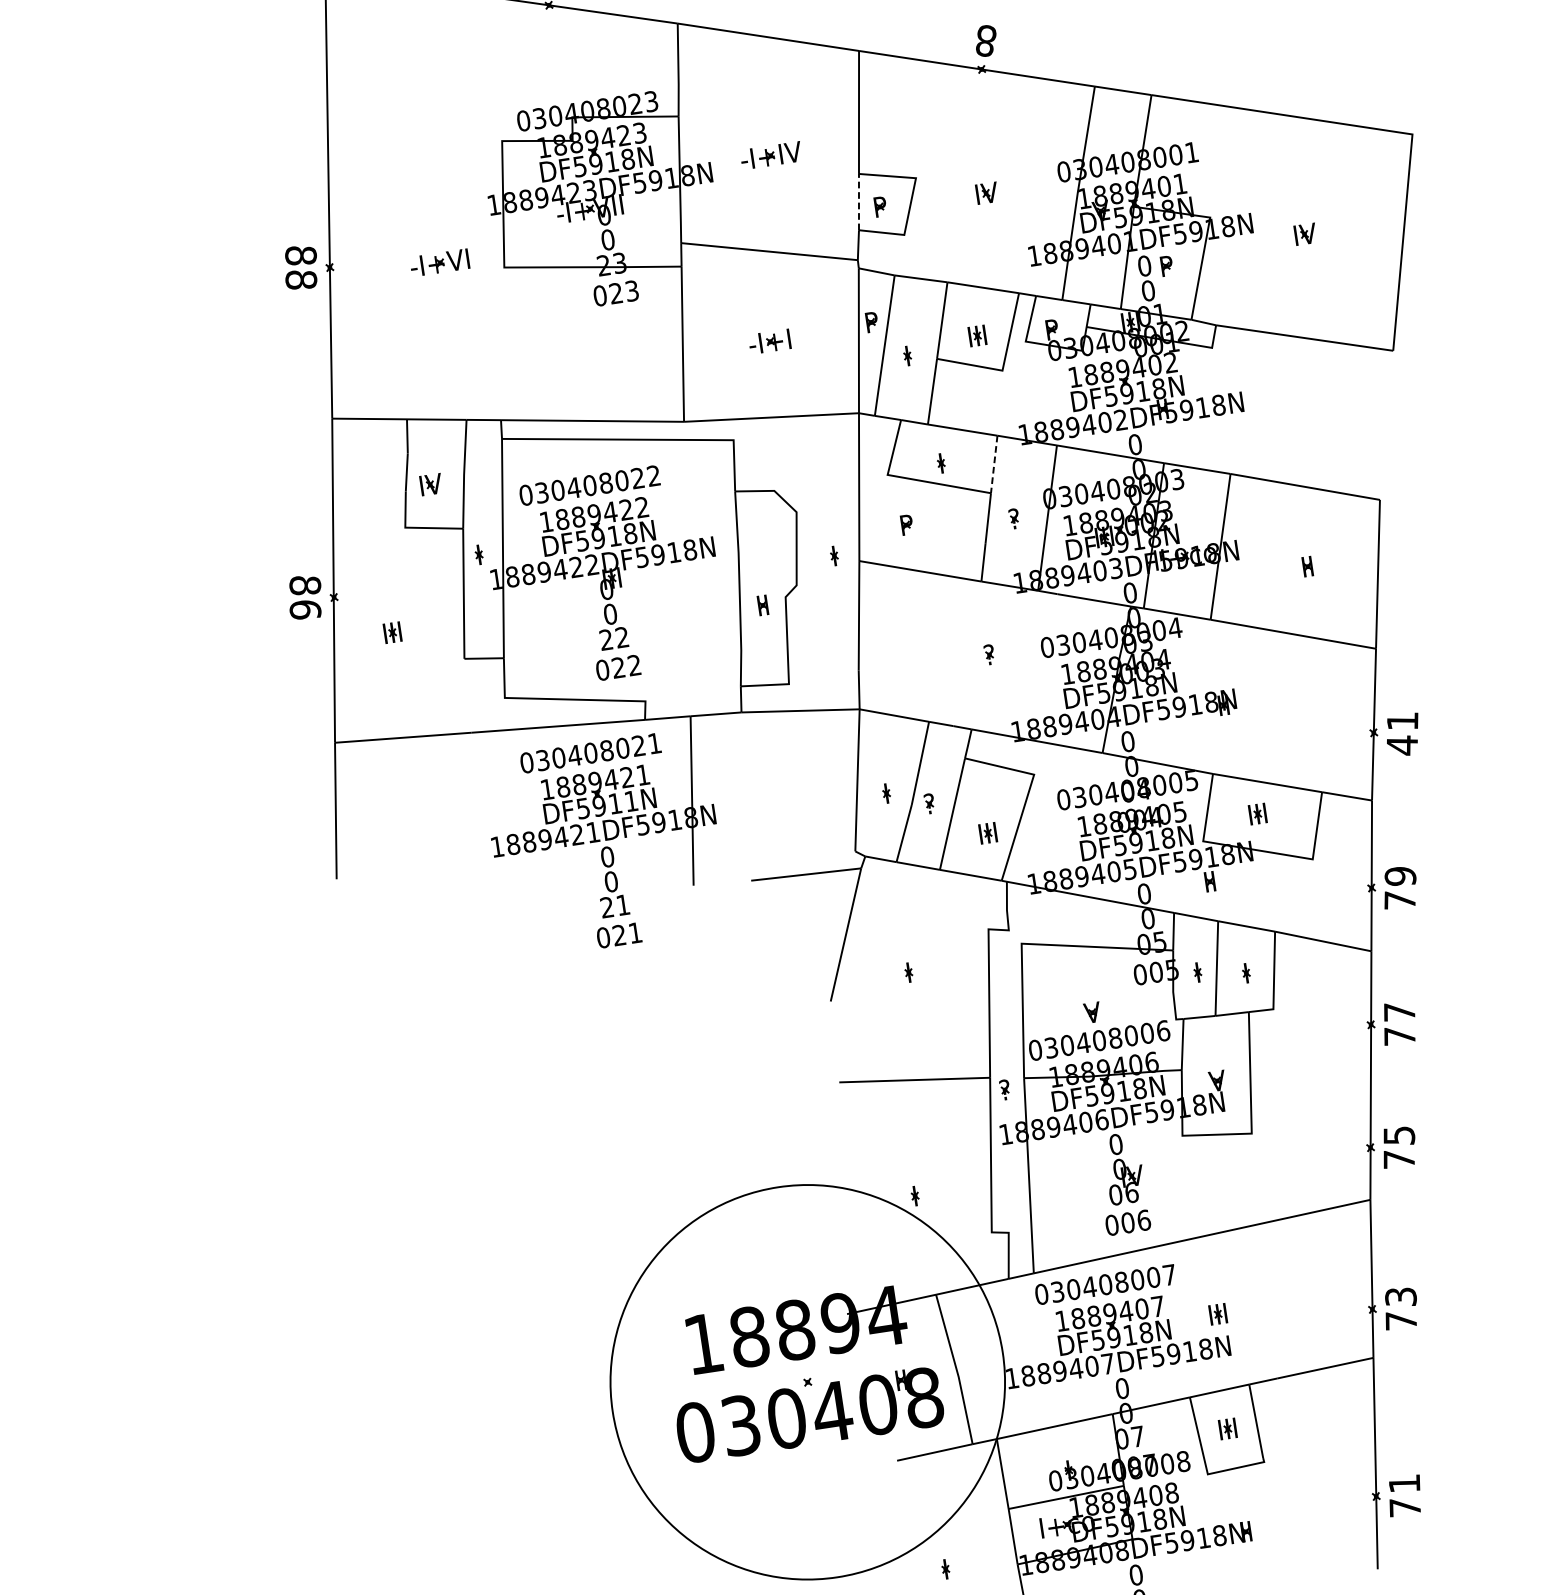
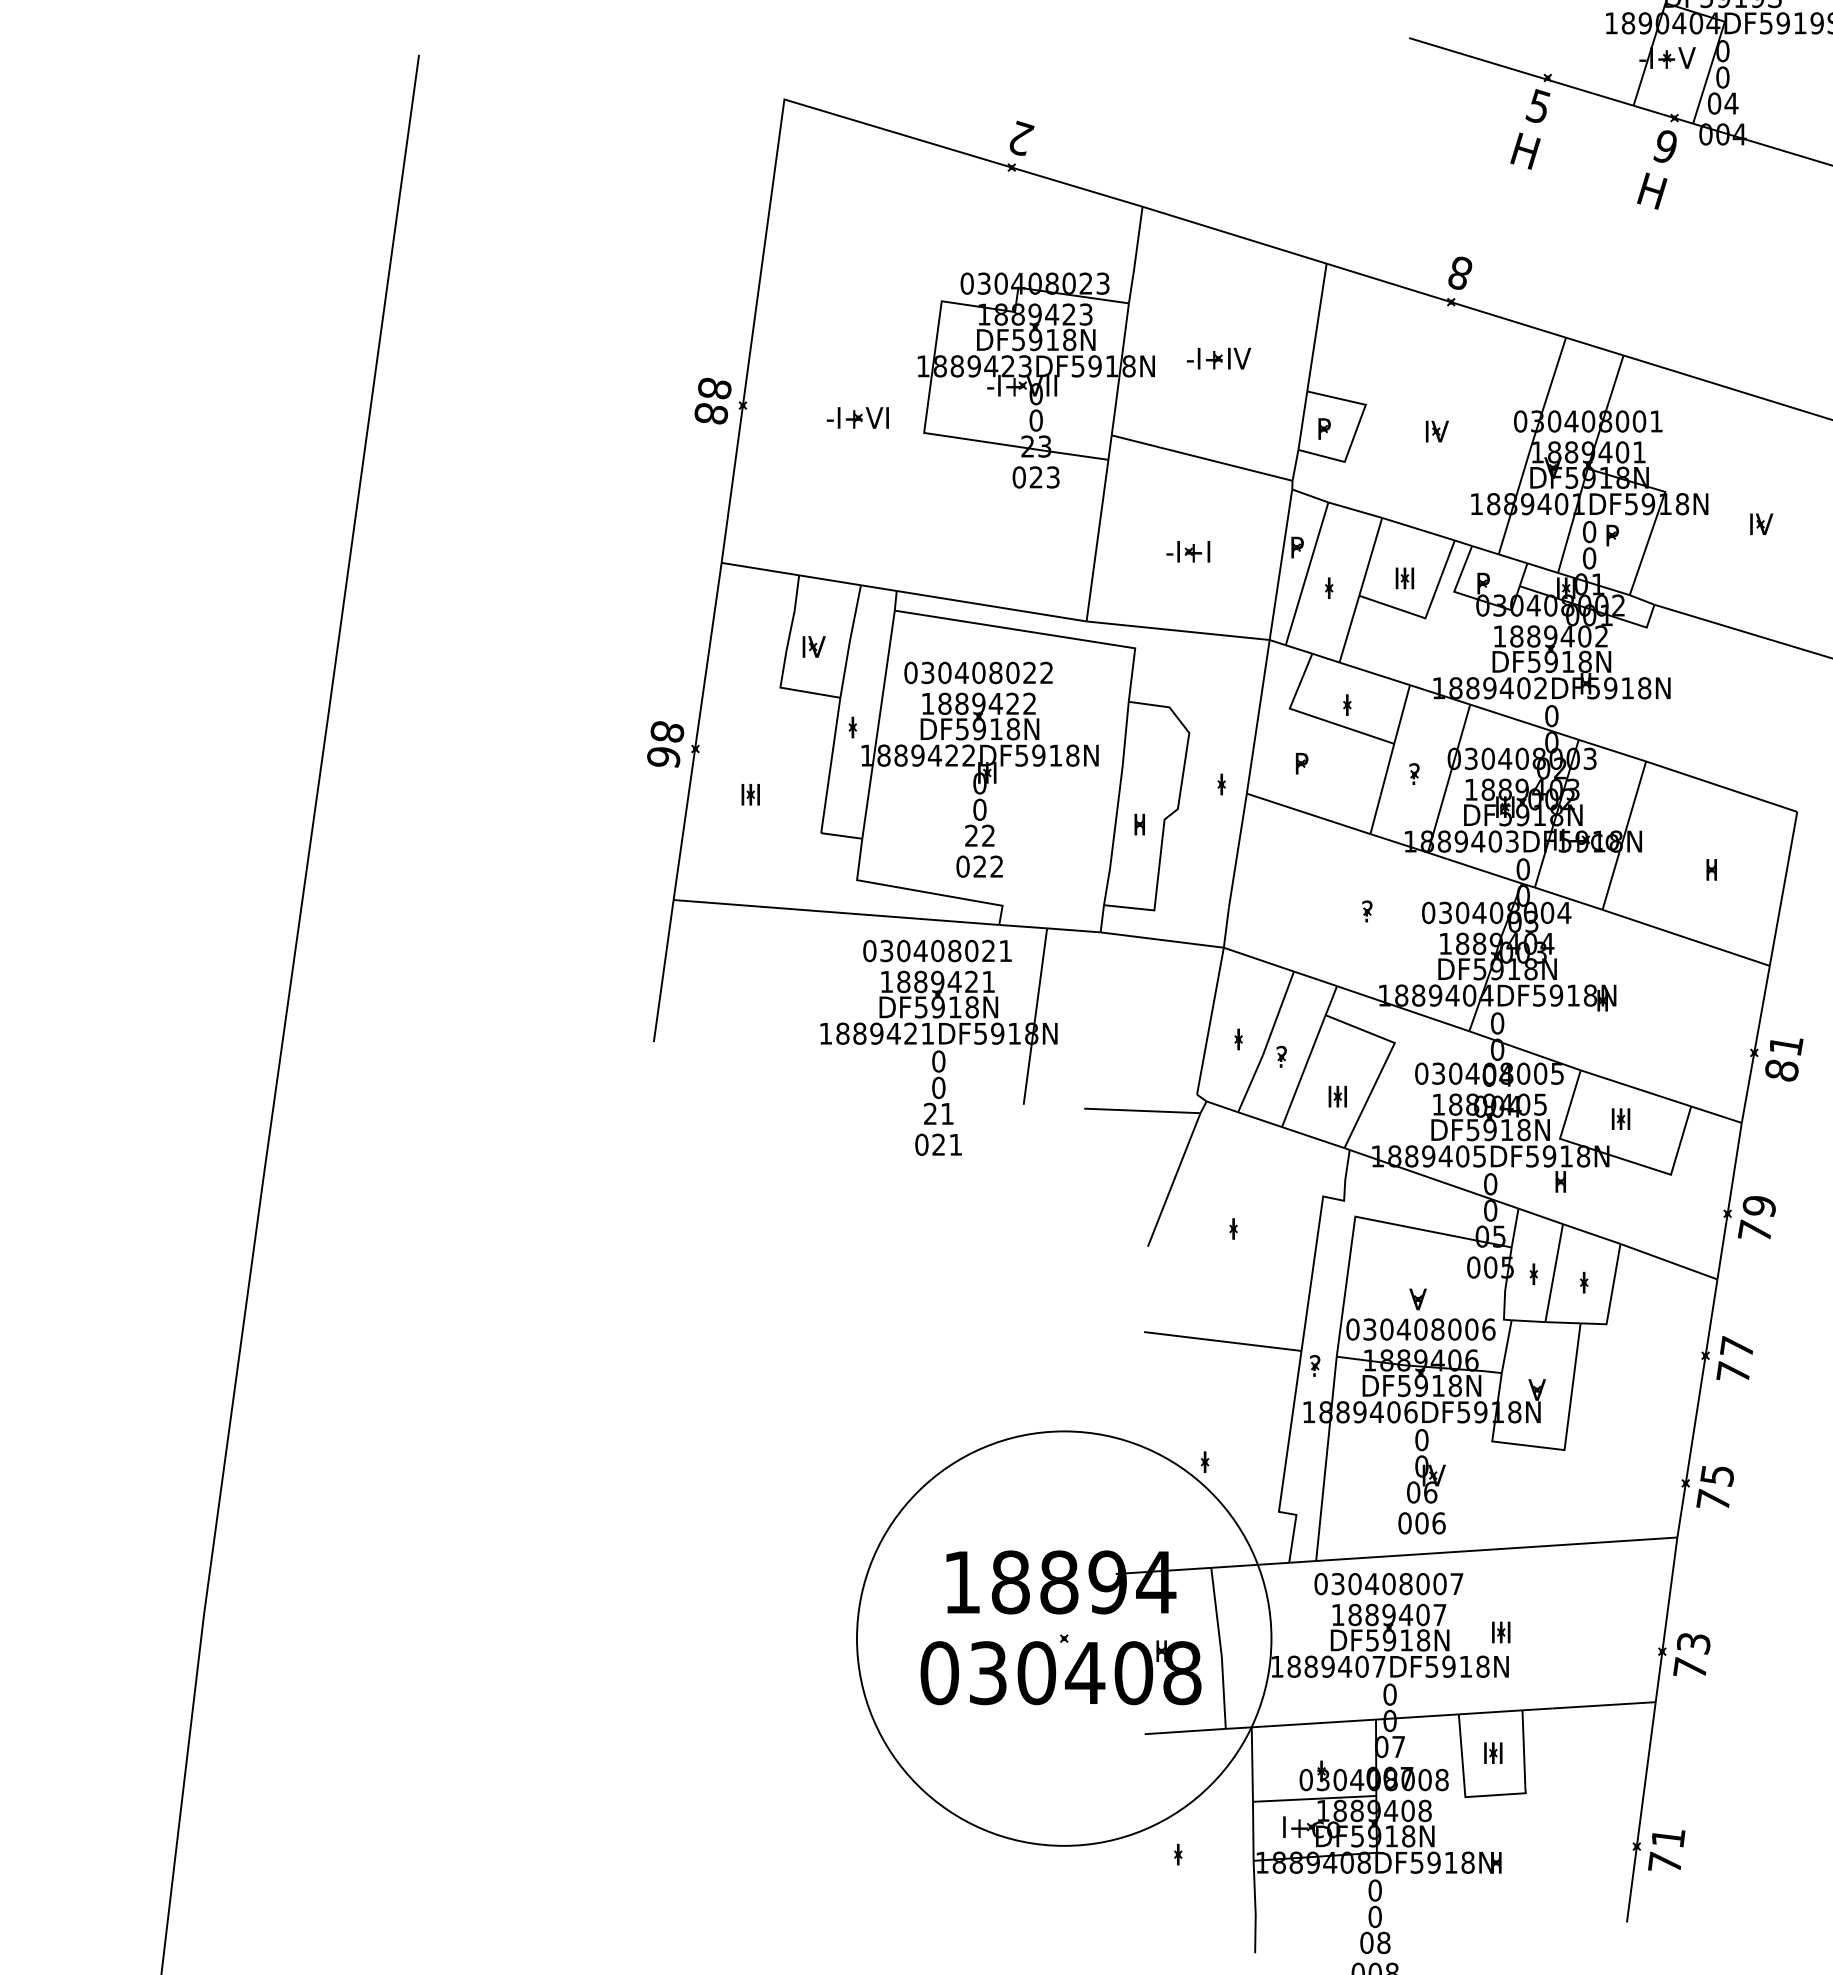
line: (858, 201) -> (1302, 420), dashed -> solid
line: (993, 464) -> (1401, 714), dashed -> solid
text: (1401, 745) -> (1781, 1070), 41 -> 81
text: (630, 801) -> (971, 1007), DF5911N -> DF5918N

